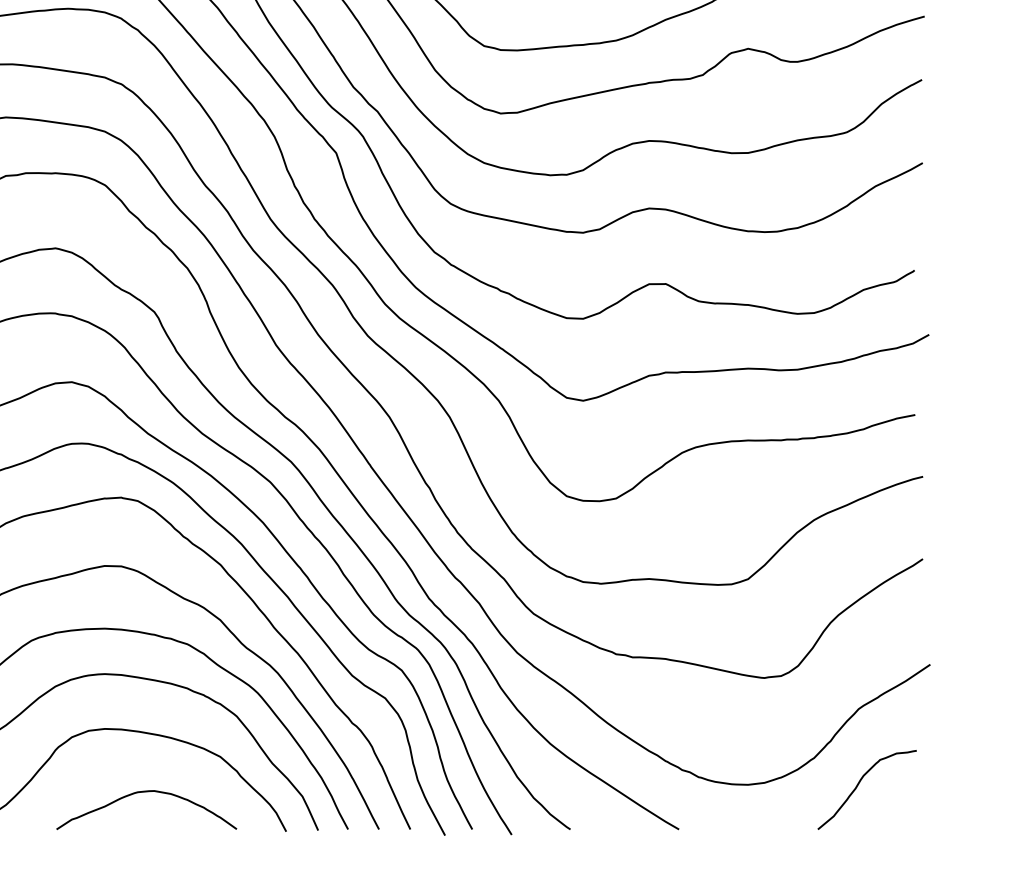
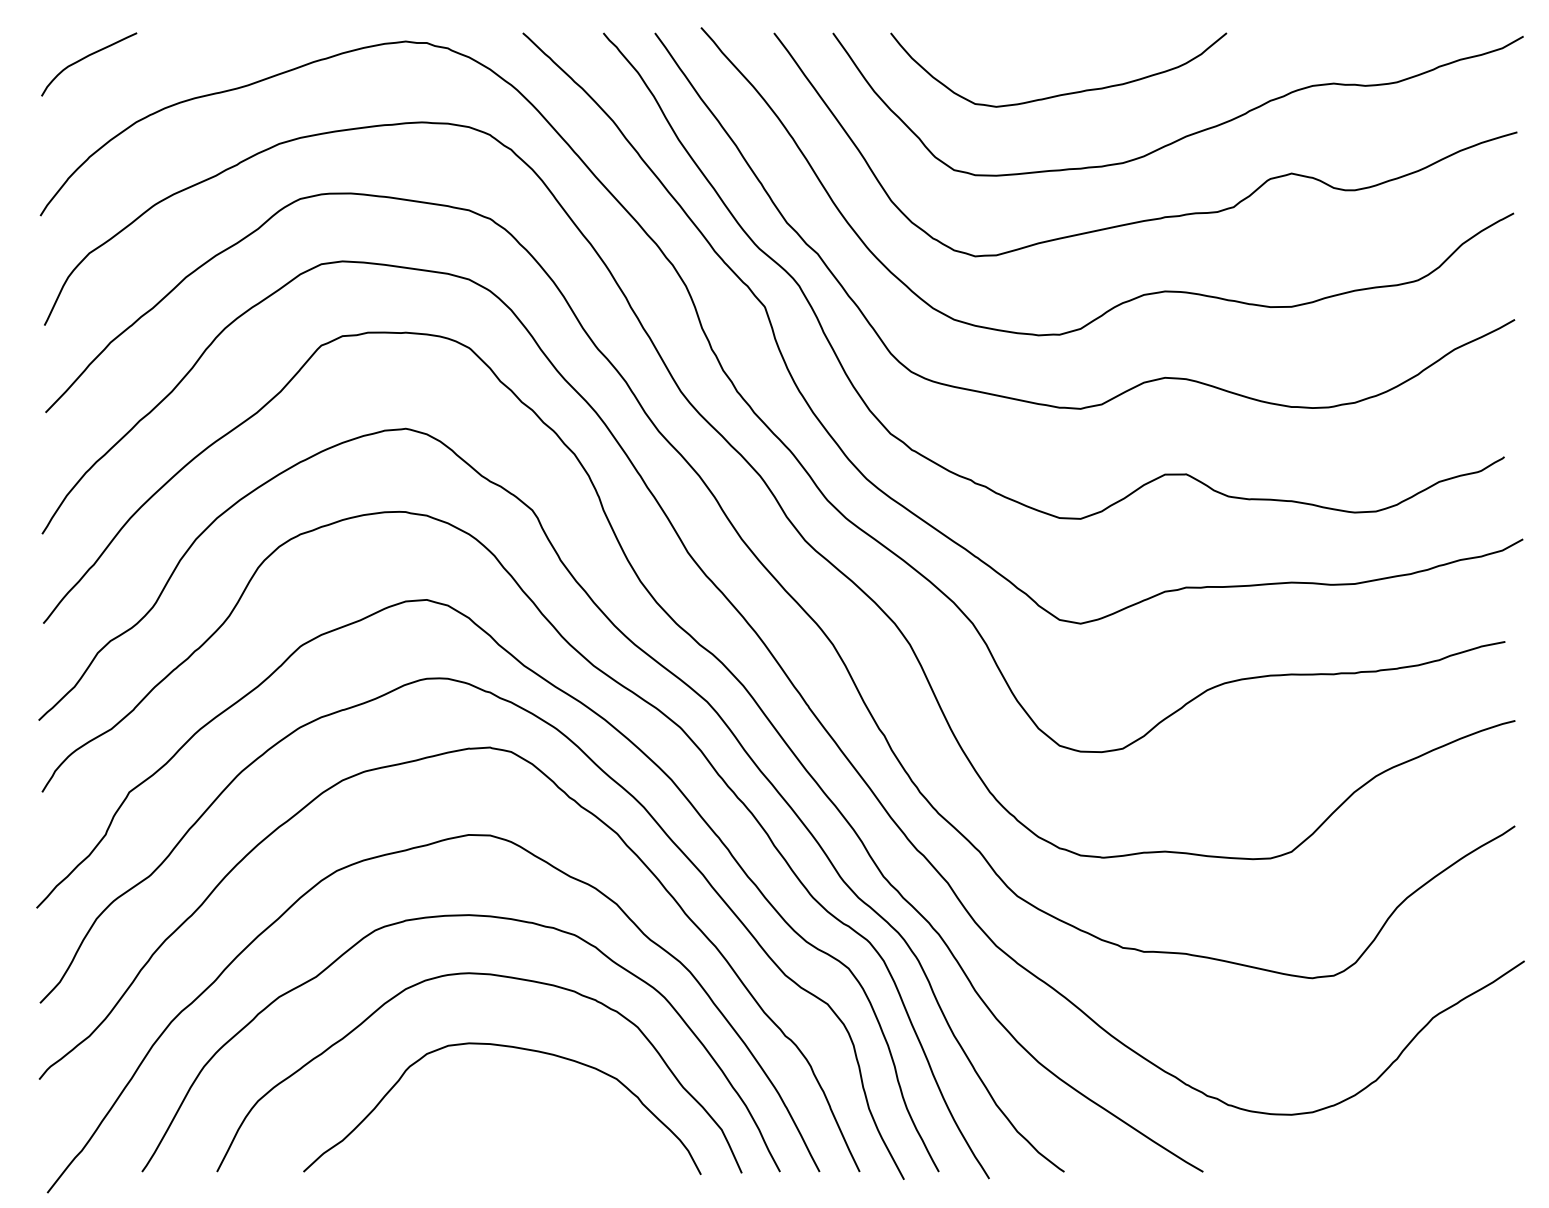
curve: (859, 784) -> (1433, 1114), removed
curve: (146, 792) -> (522, 1124), removed

